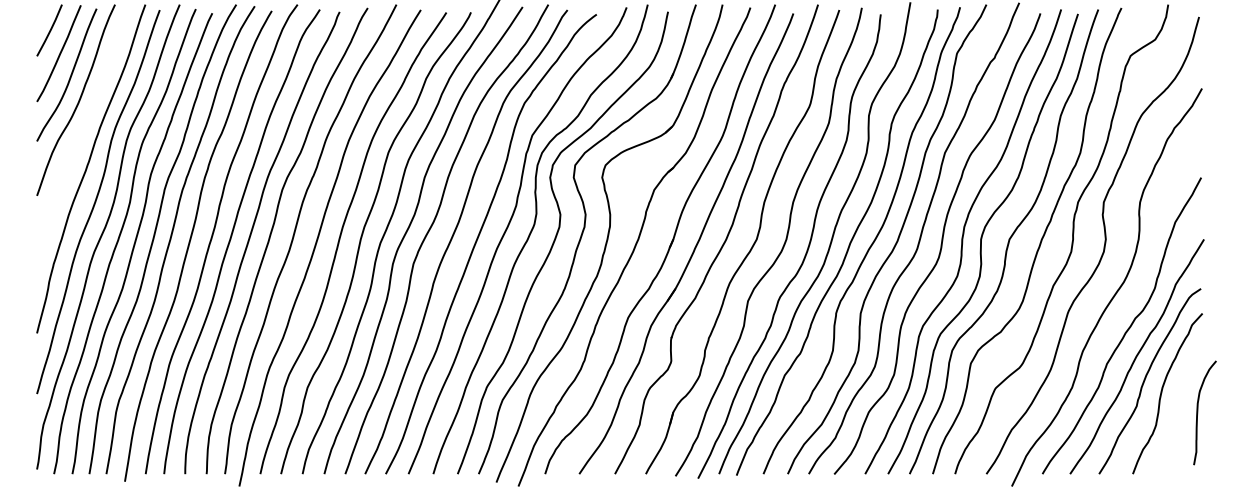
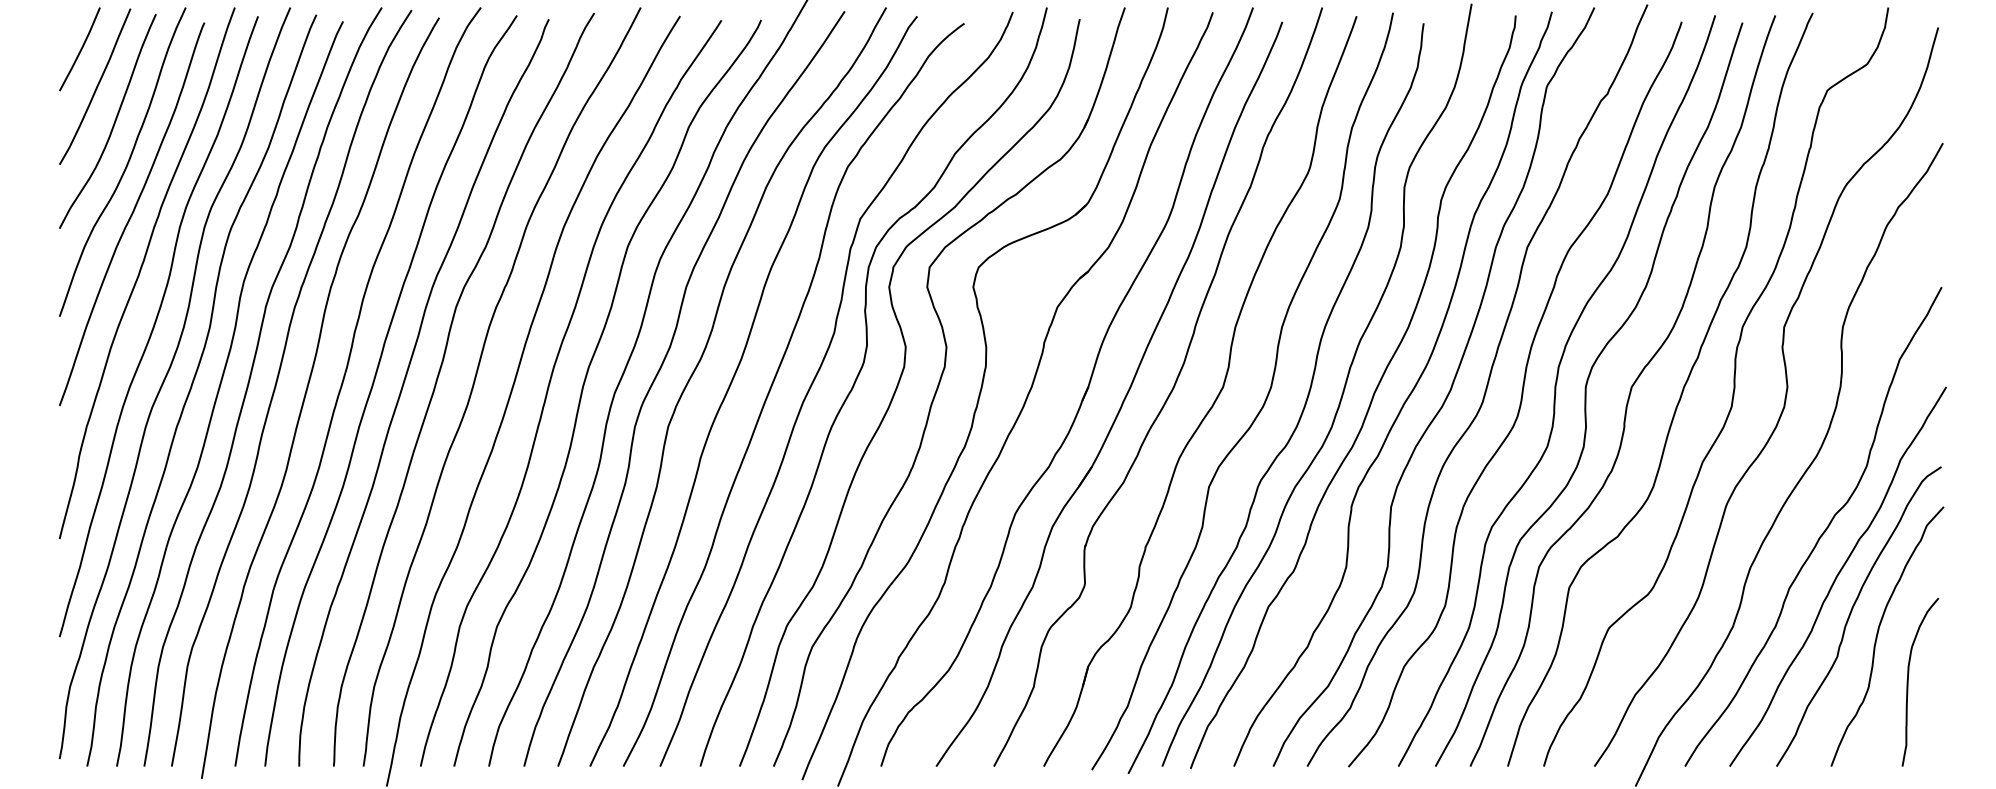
curve: (81, 132) -> (131, 214), added
curve: (1198, 412) -> (1909, 681), moved

